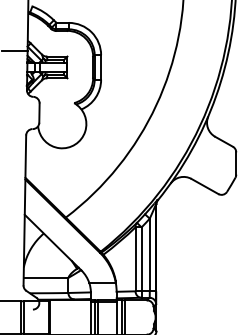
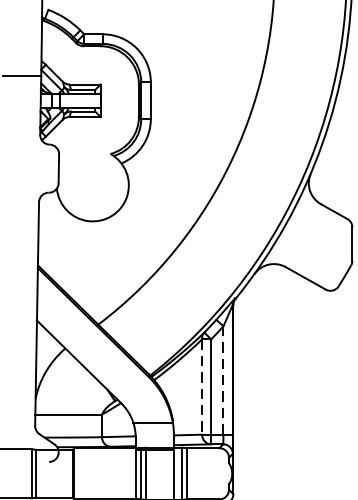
line: (149, 254) -> (223, 379), solid -> dashed
line: (135, 259) -> (202, 387), solid -> dashed

